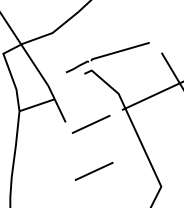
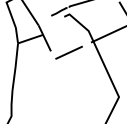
line: (93, 170) -> (70, 85), removed

